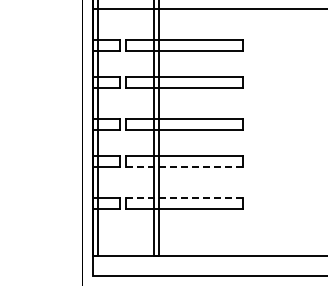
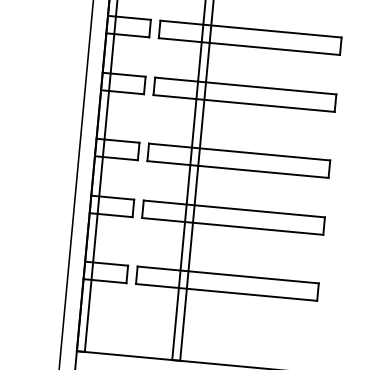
line: (185, 166) -> (234, 225), dashed -> solid
line: (185, 198) -> (229, 275), dashed -> solid

